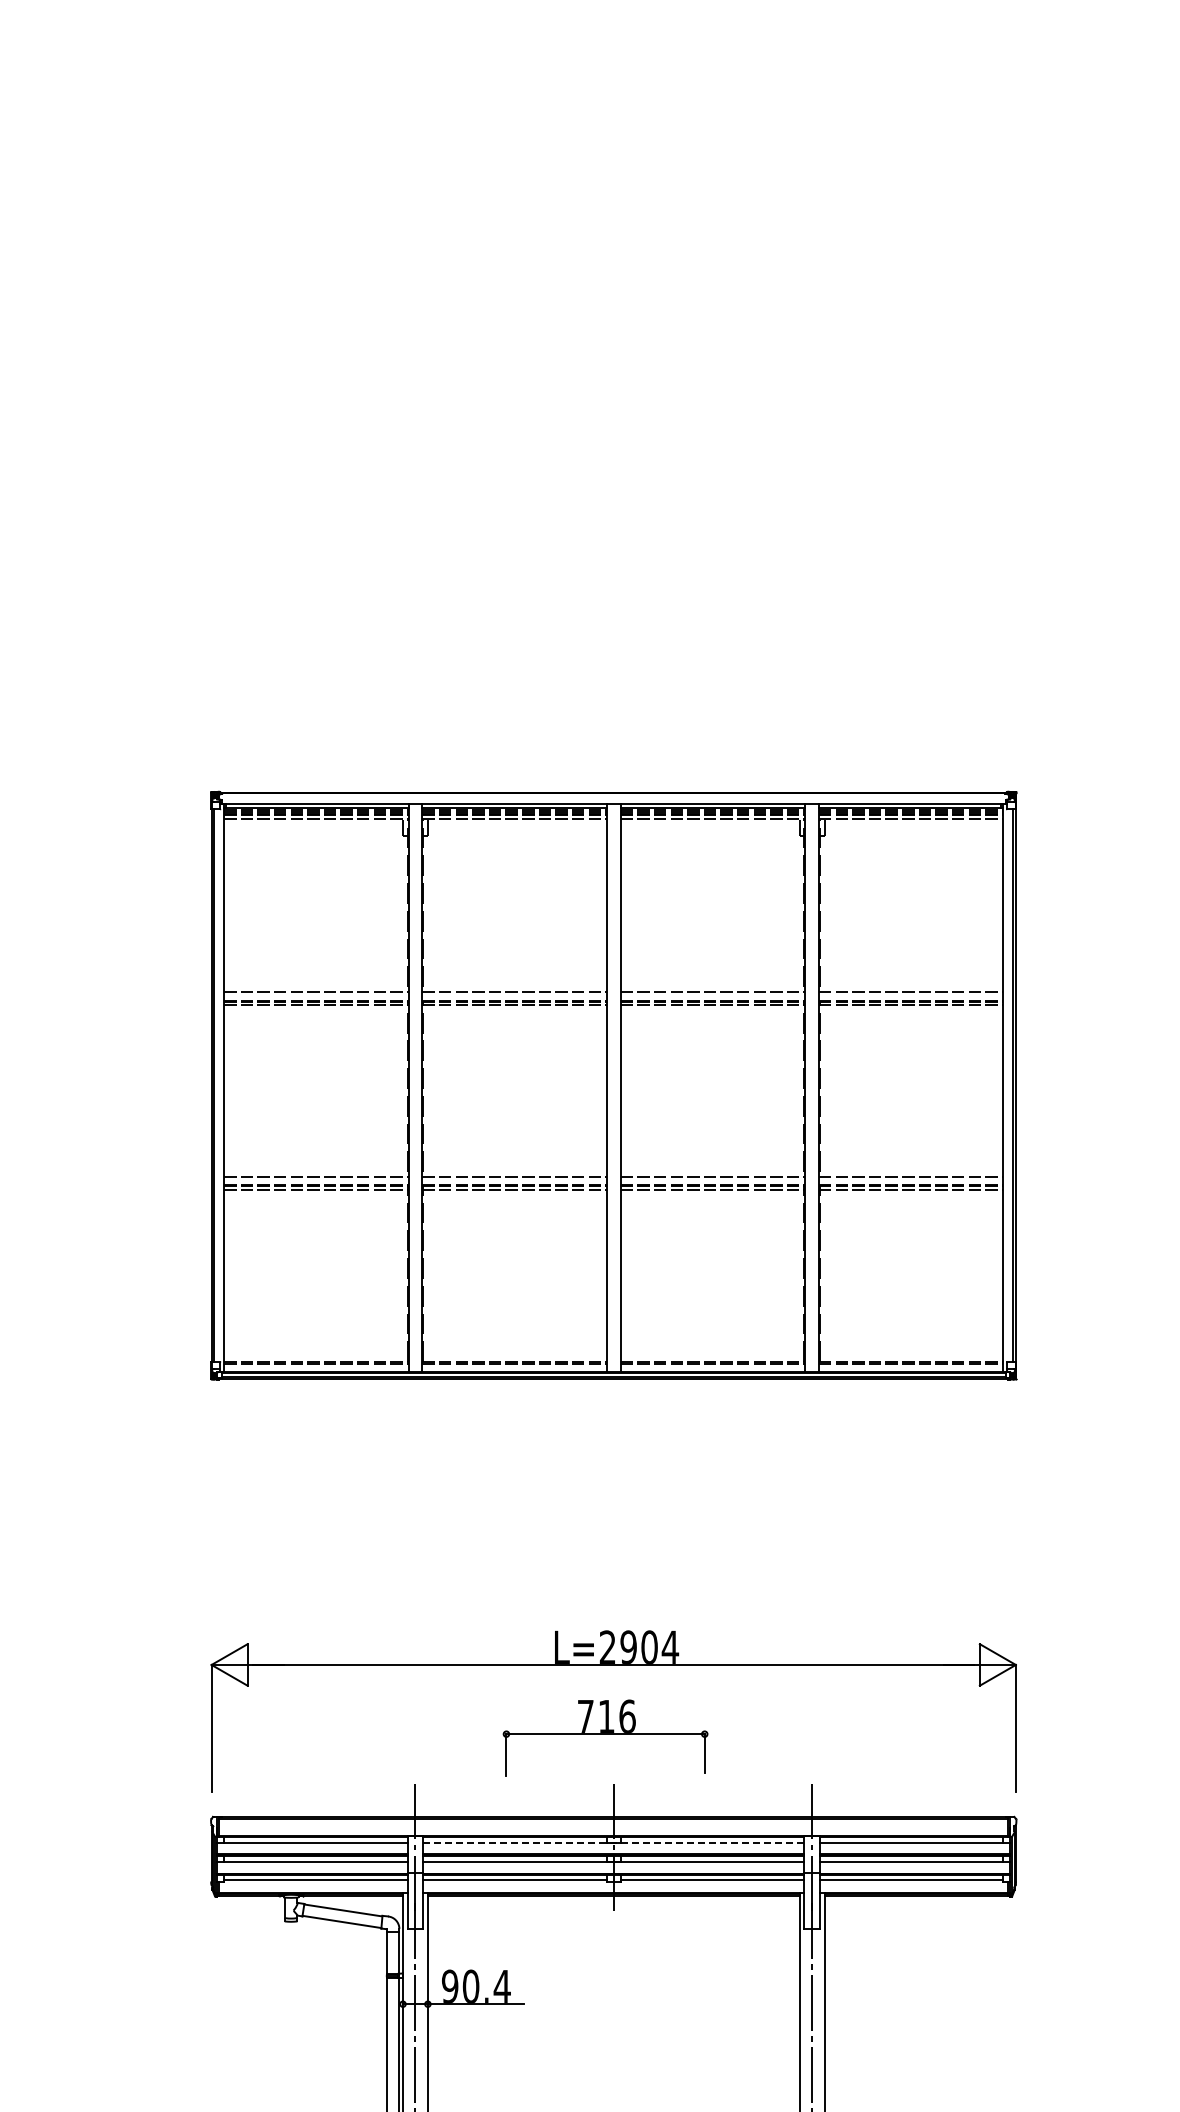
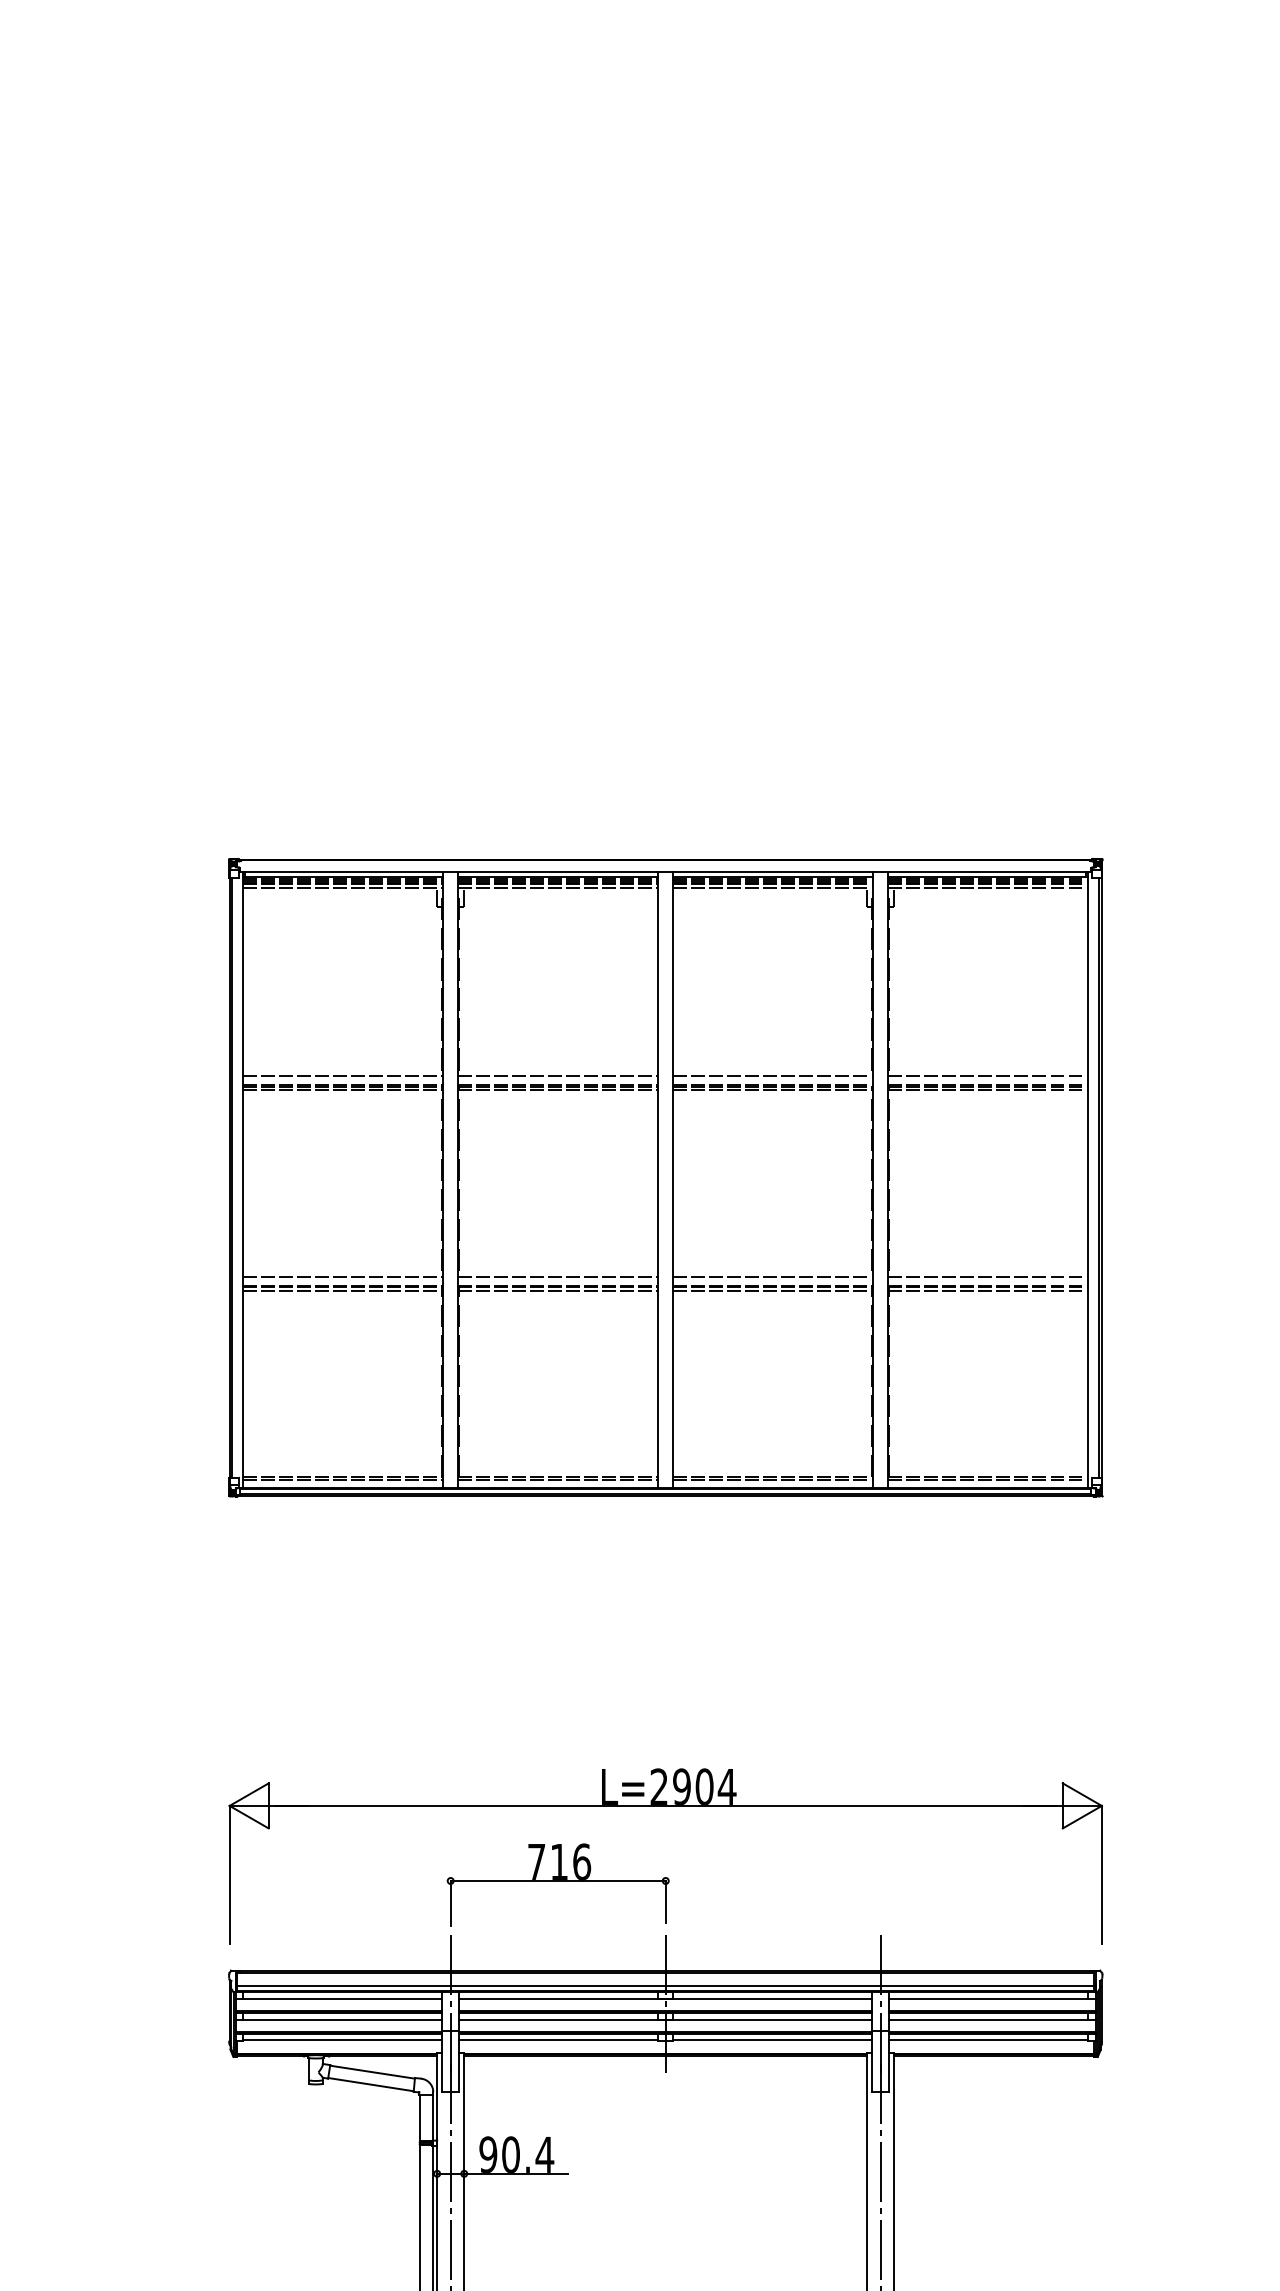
part: (605, 1737) -> (558, 1884), moved
line: (613, 1830) -> (665, 1985), added
line: (613, 1842) -> (665, 1998), dashed -> solid

